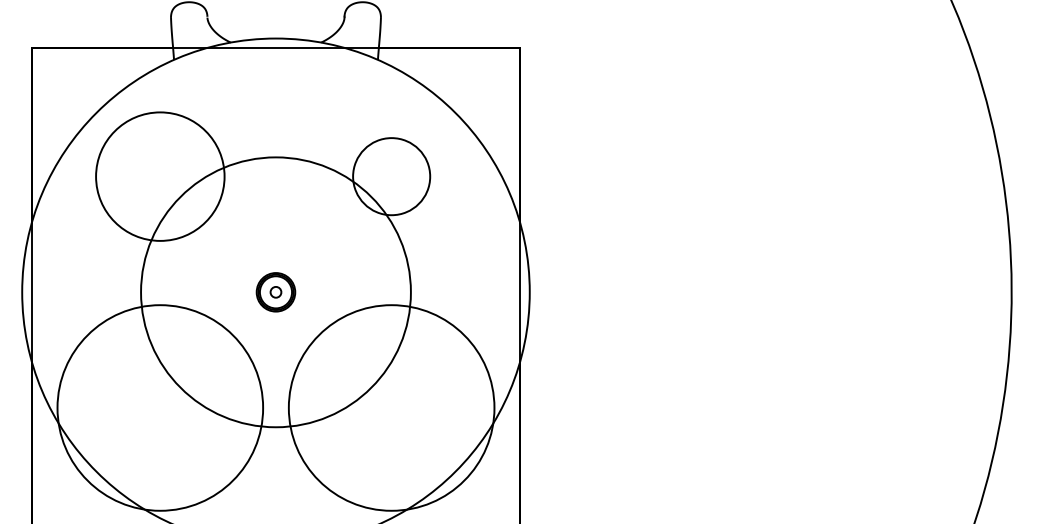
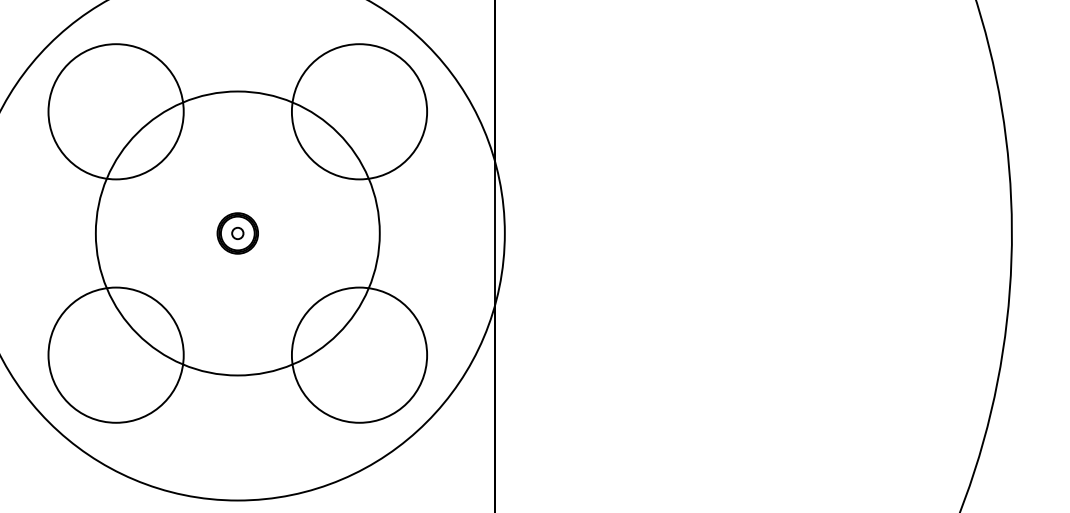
circle: (391, 176) -> (359, 111), size x1.67
circle: (160, 407) -> (116, 354), size x0.62
circle: (391, 407) -> (359, 354), size x0.62

